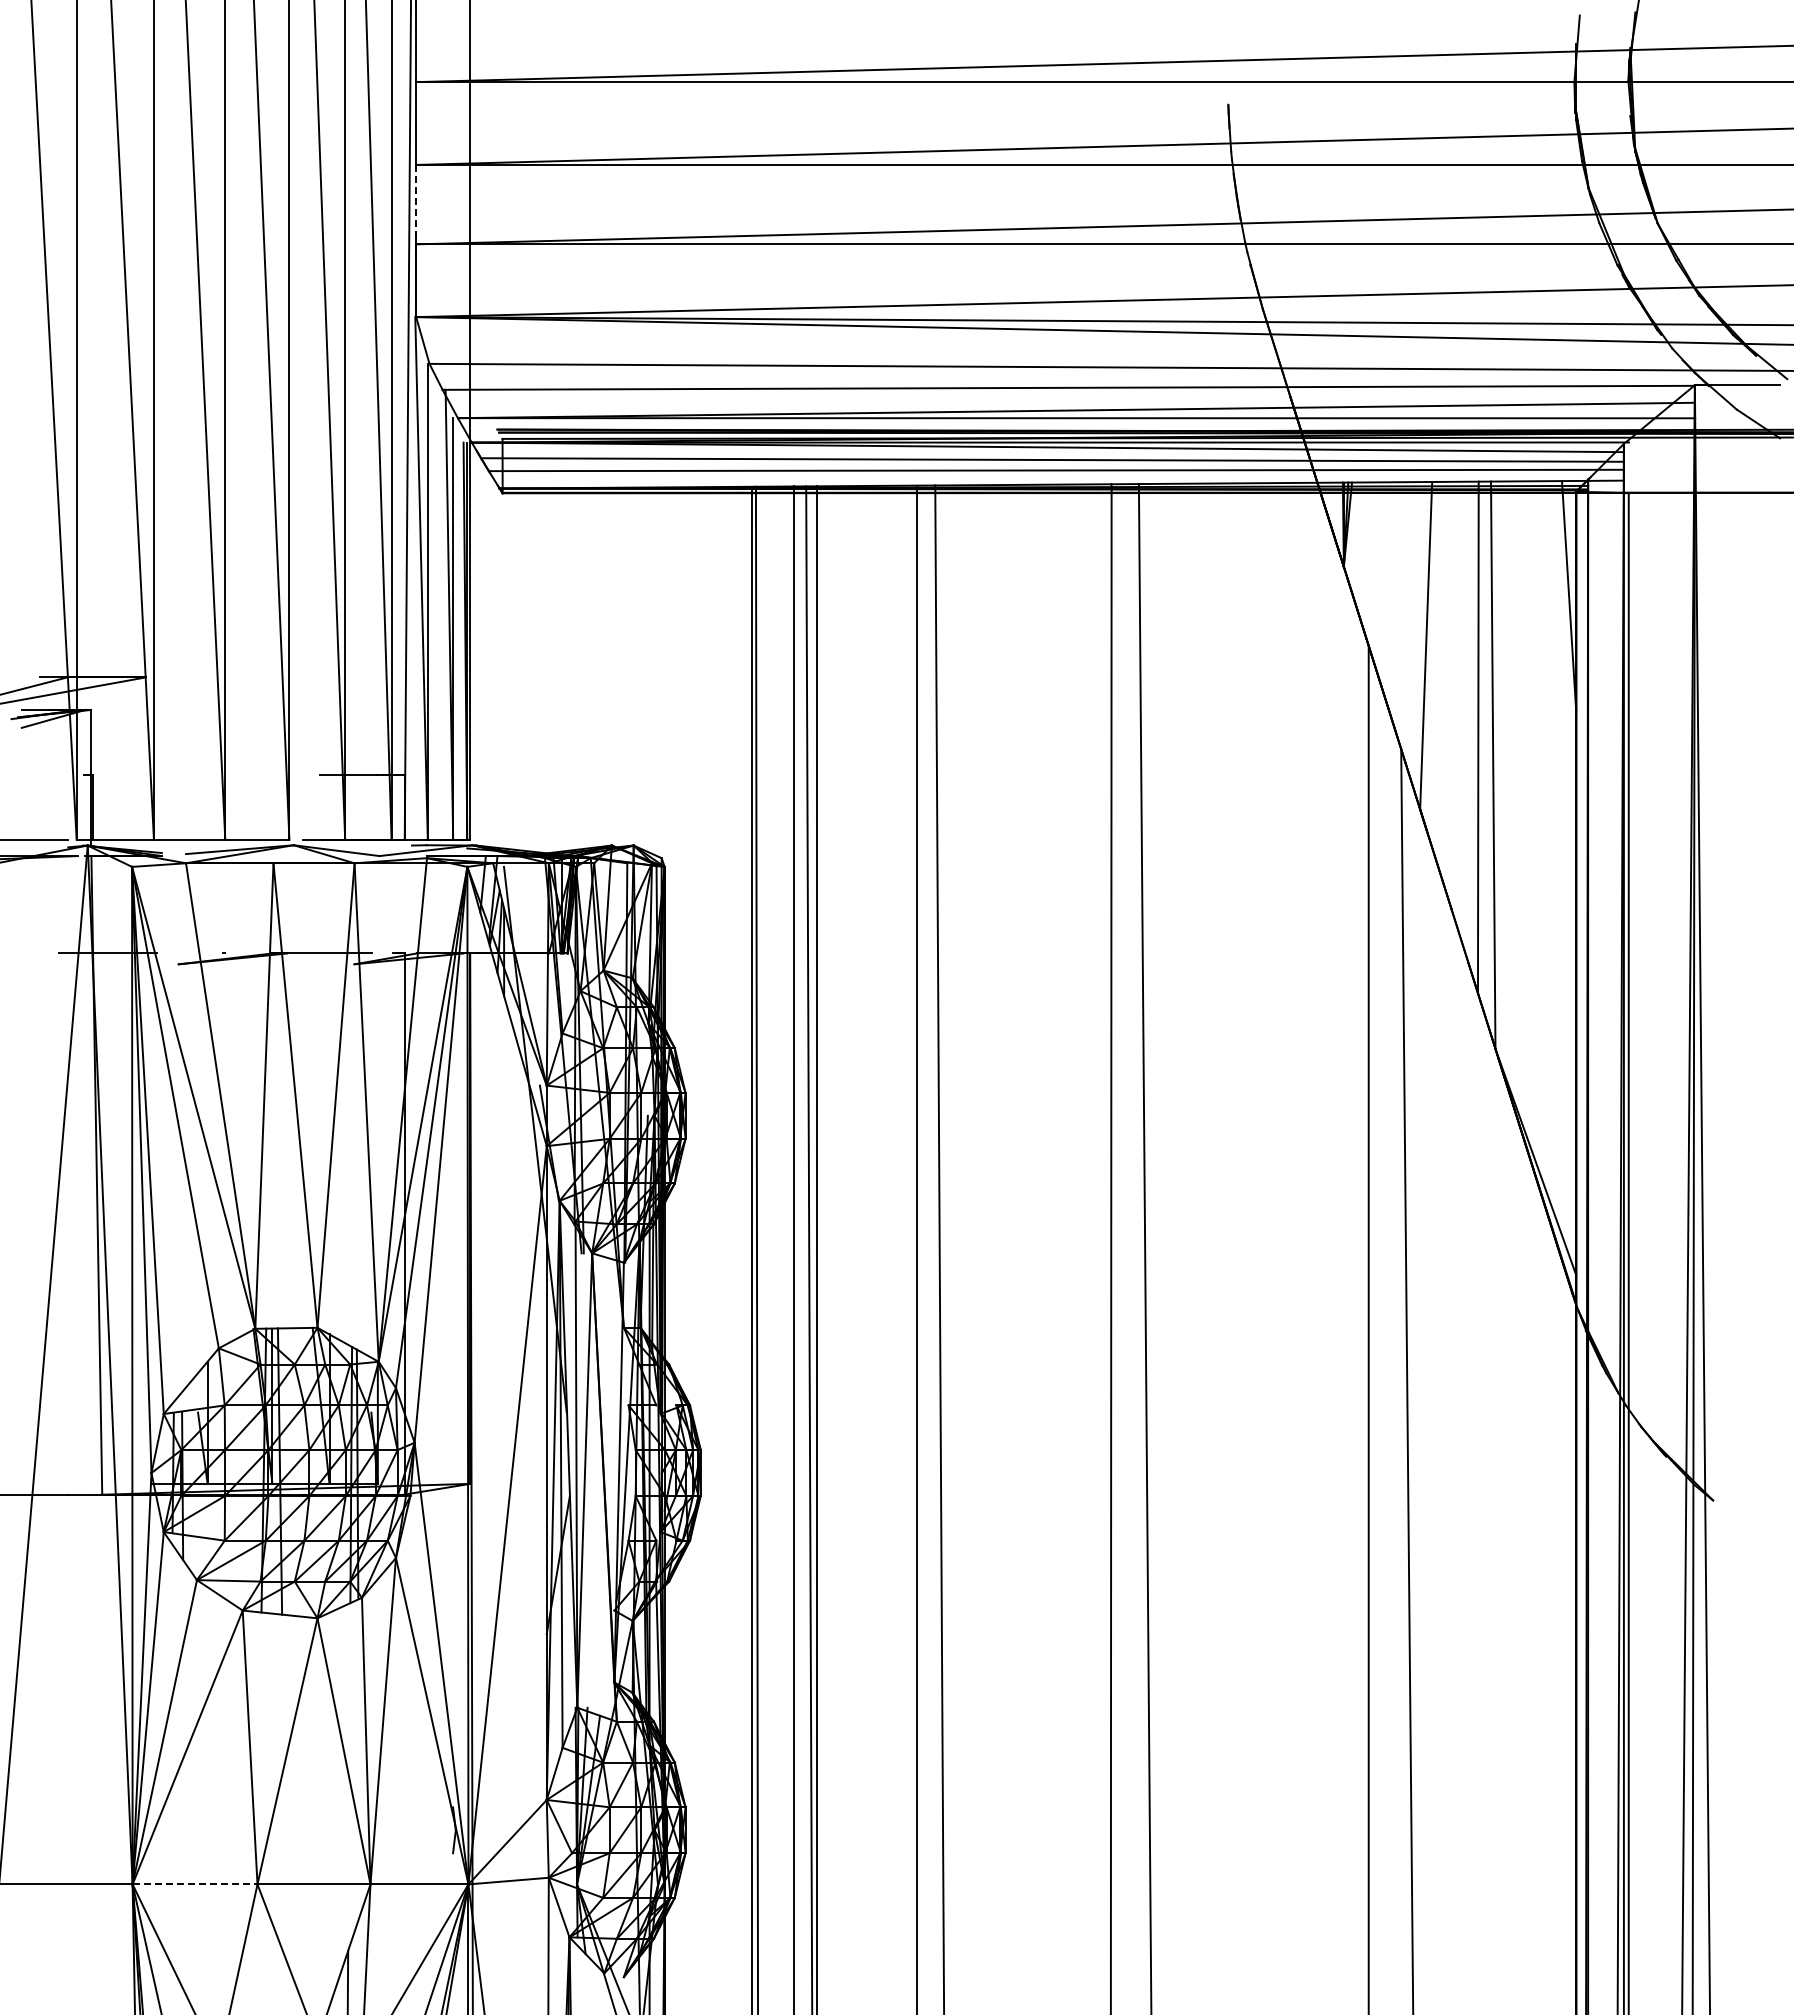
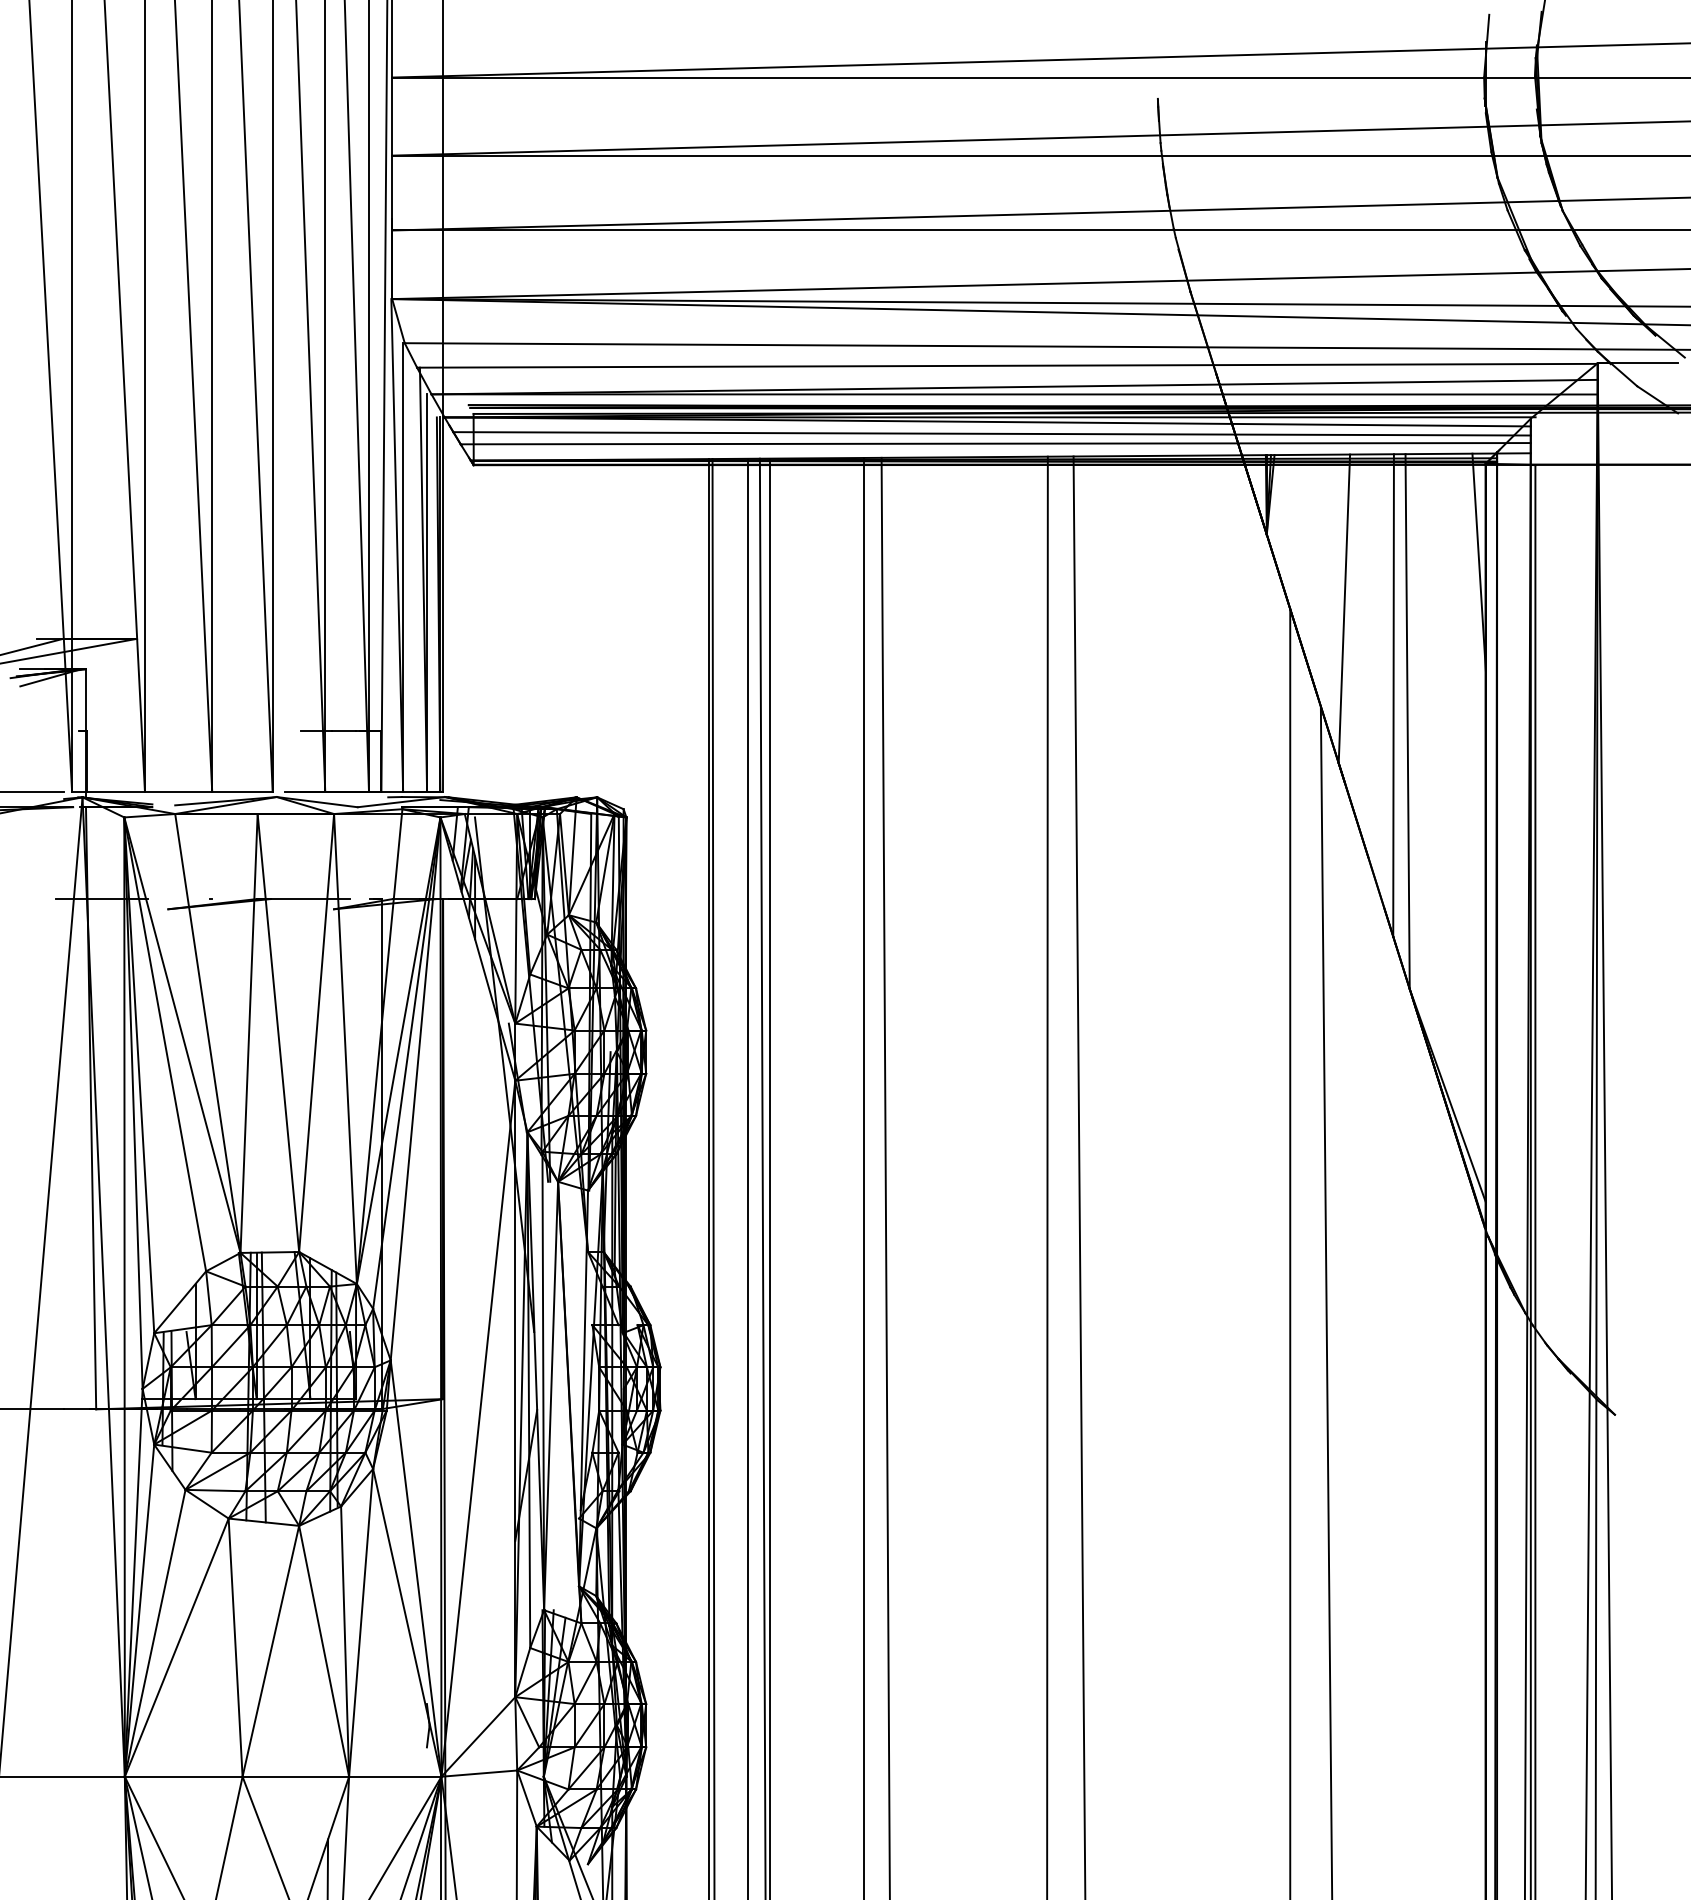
line: (416, 204) -> (392, 192), dashed -> solid
line: (195, 1884) -> (184, 1776), dashed -> solid

